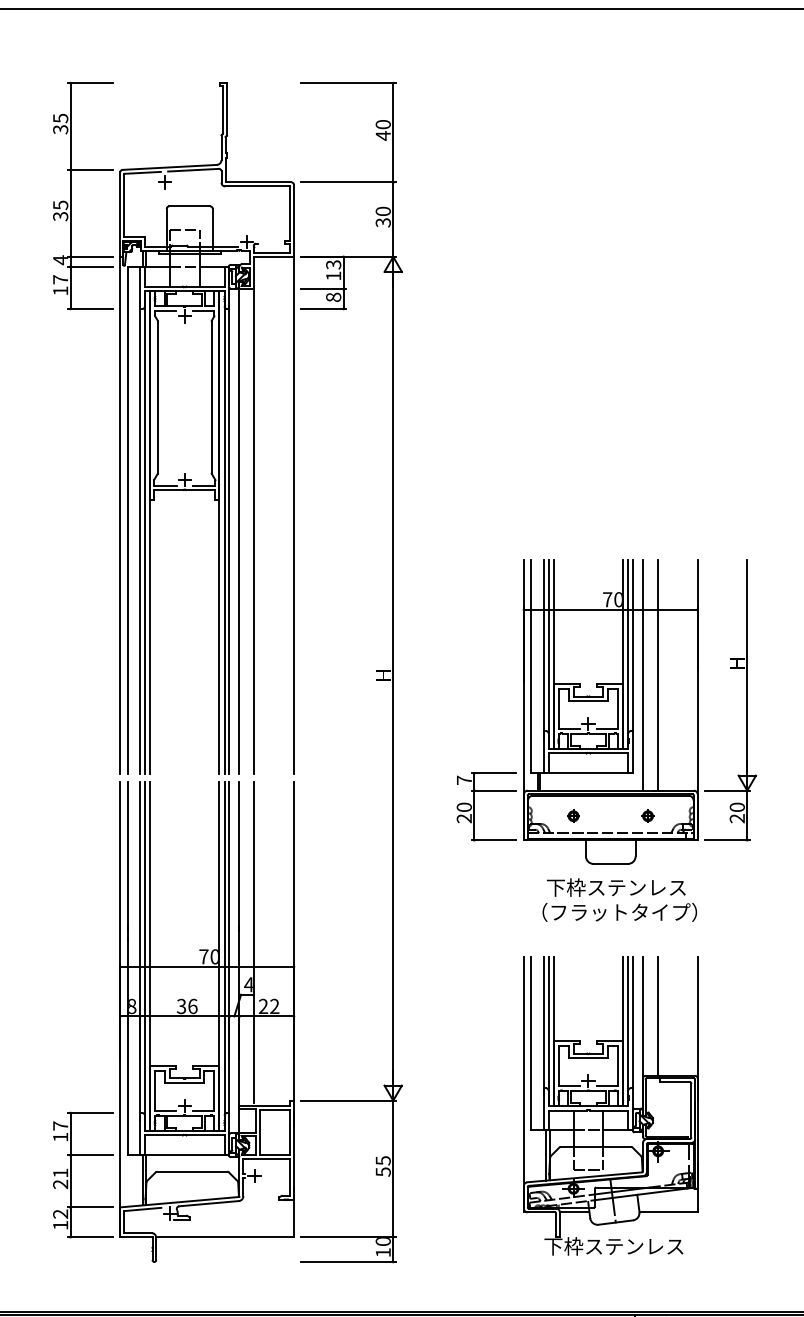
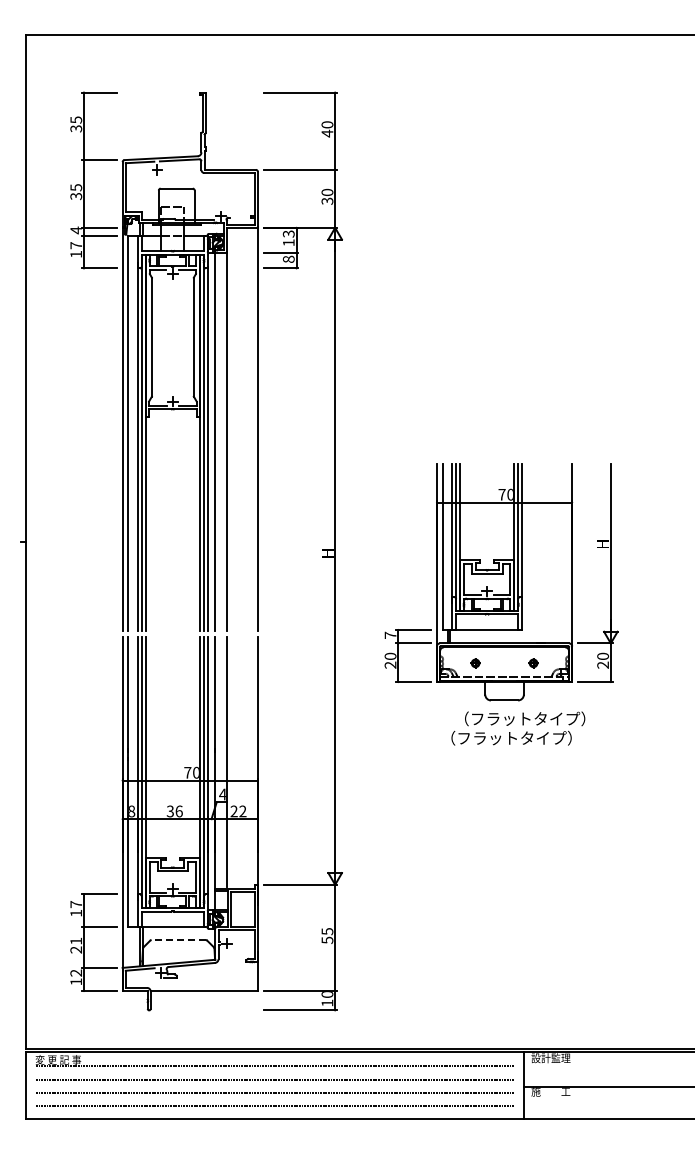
line: (642, 675) -> (529, 553), removed
line: (658, 675) -> (541, 553), removed
text: (629, 887) -> (519, 718), 下枠ステンレス -> （フラットタイプ）
part: (610, 1105) -> (504, 888), removed
line: (191, 1172) -> (178, 940), solid -> dashed

